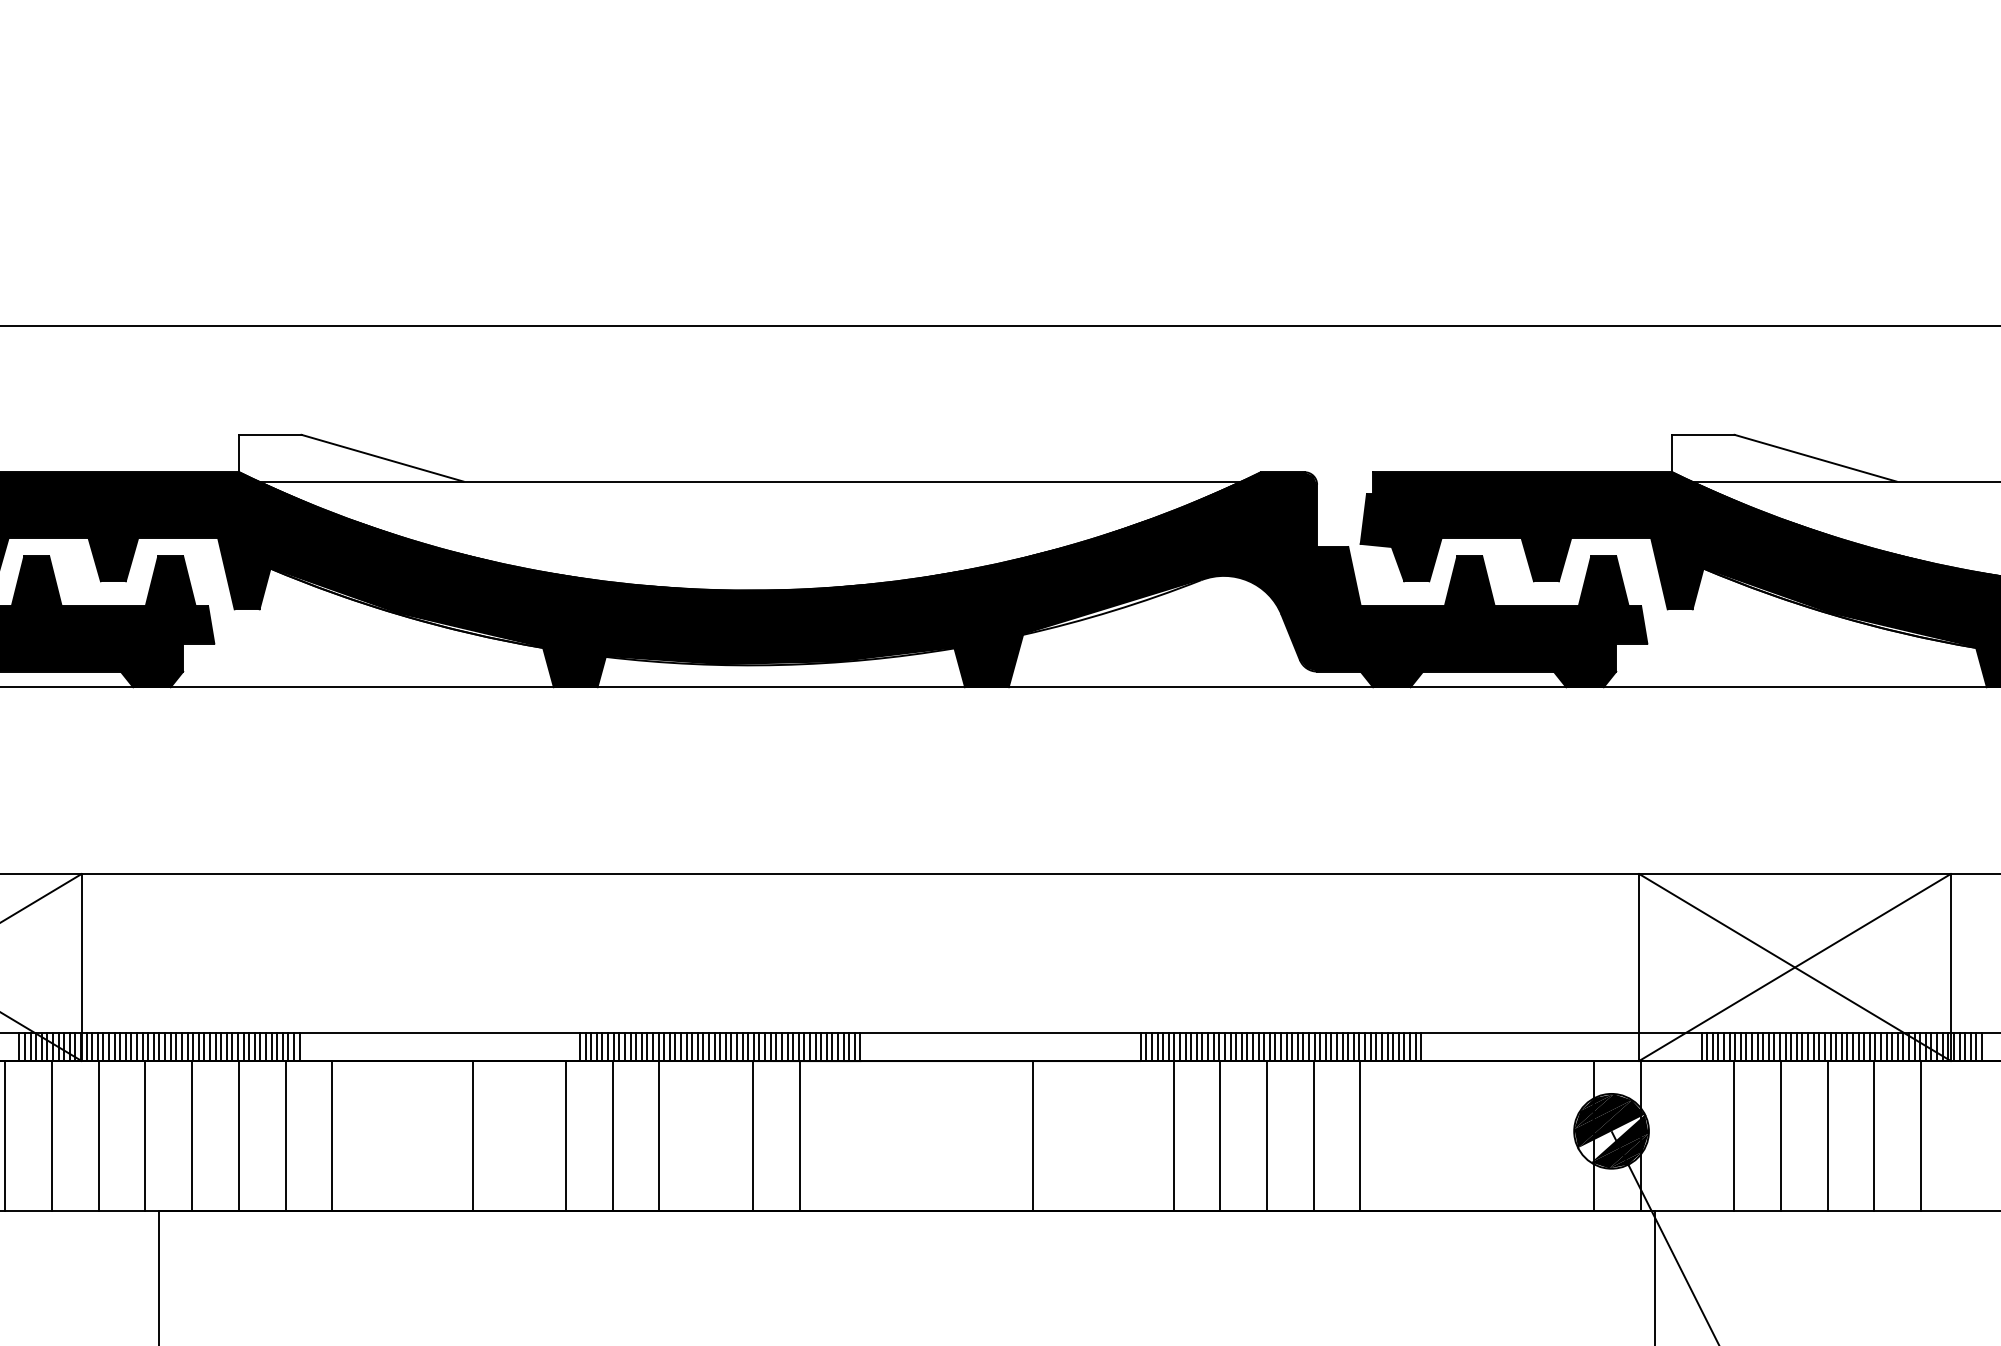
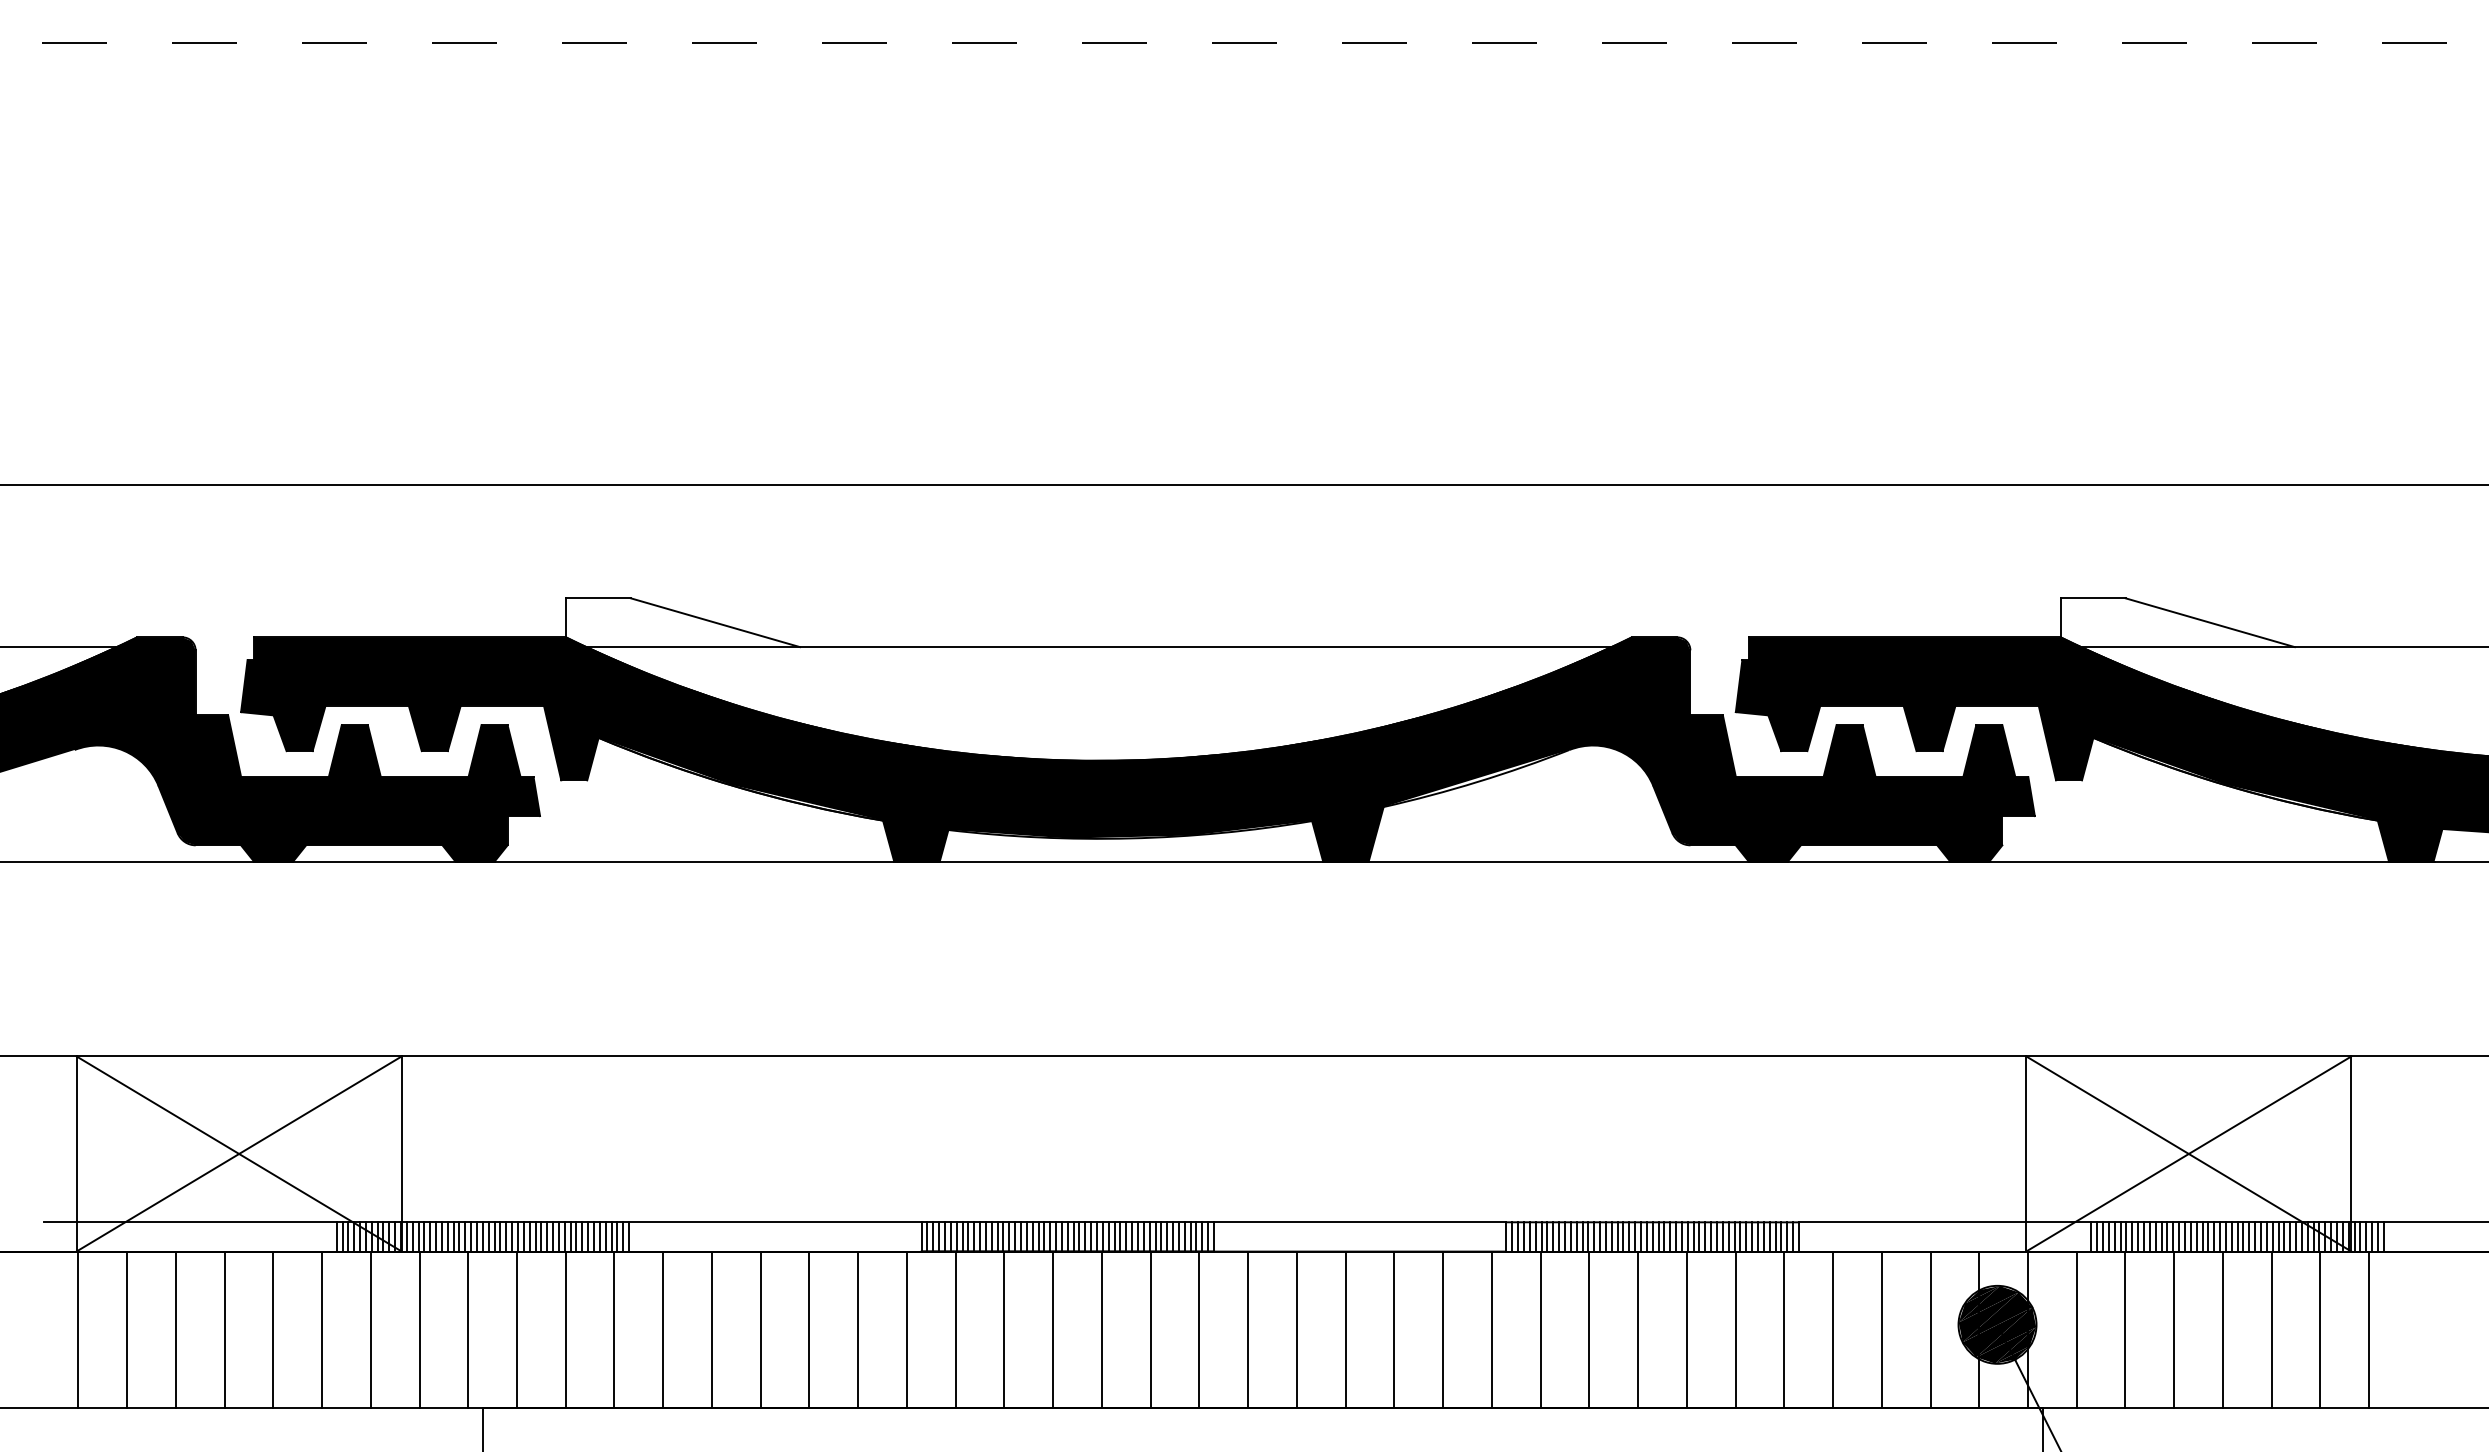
line: (378, 1135) -> (711, 1329), added
line: (425, 1135) -> (760, 1329), added
line: (519, 1135) -> (858, 1329), added
line: (706, 1135) -> (1053, 1329), added
line: (846, 1135) -> (1199, 1329), added
line: (893, 1135) -> (1248, 1329), added
line: (939, 1135) -> (1296, 1329), added
line: (986, 1135) -> (1345, 1329), added
line: (1080, 1135) -> (1443, 1329), added
line: (1126, 1135) -> (1491, 1329), added
line: (1407, 1135) -> (1784, 1329), added
line: (1454, 1135) -> (1833, 1329), added
line: (1500, 1135) -> (1881, 1329), added
line: (1547, 1135) -> (1930, 1329), added
line: (1687, 1135) -> (2076, 1329), added
line: (1968, 1135) -> (2369, 1329), added
fill: (1611, 1138) -> (1997, 1332), added

